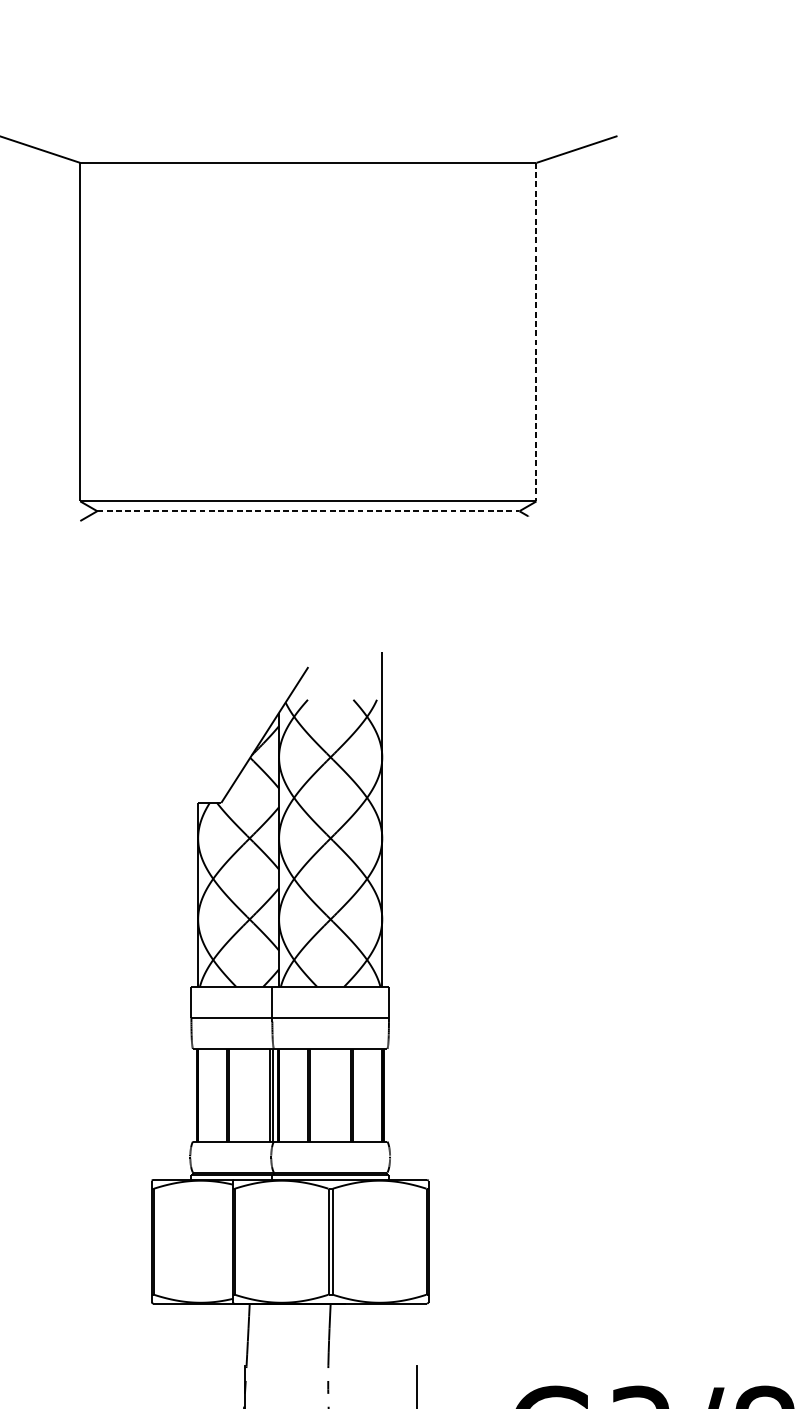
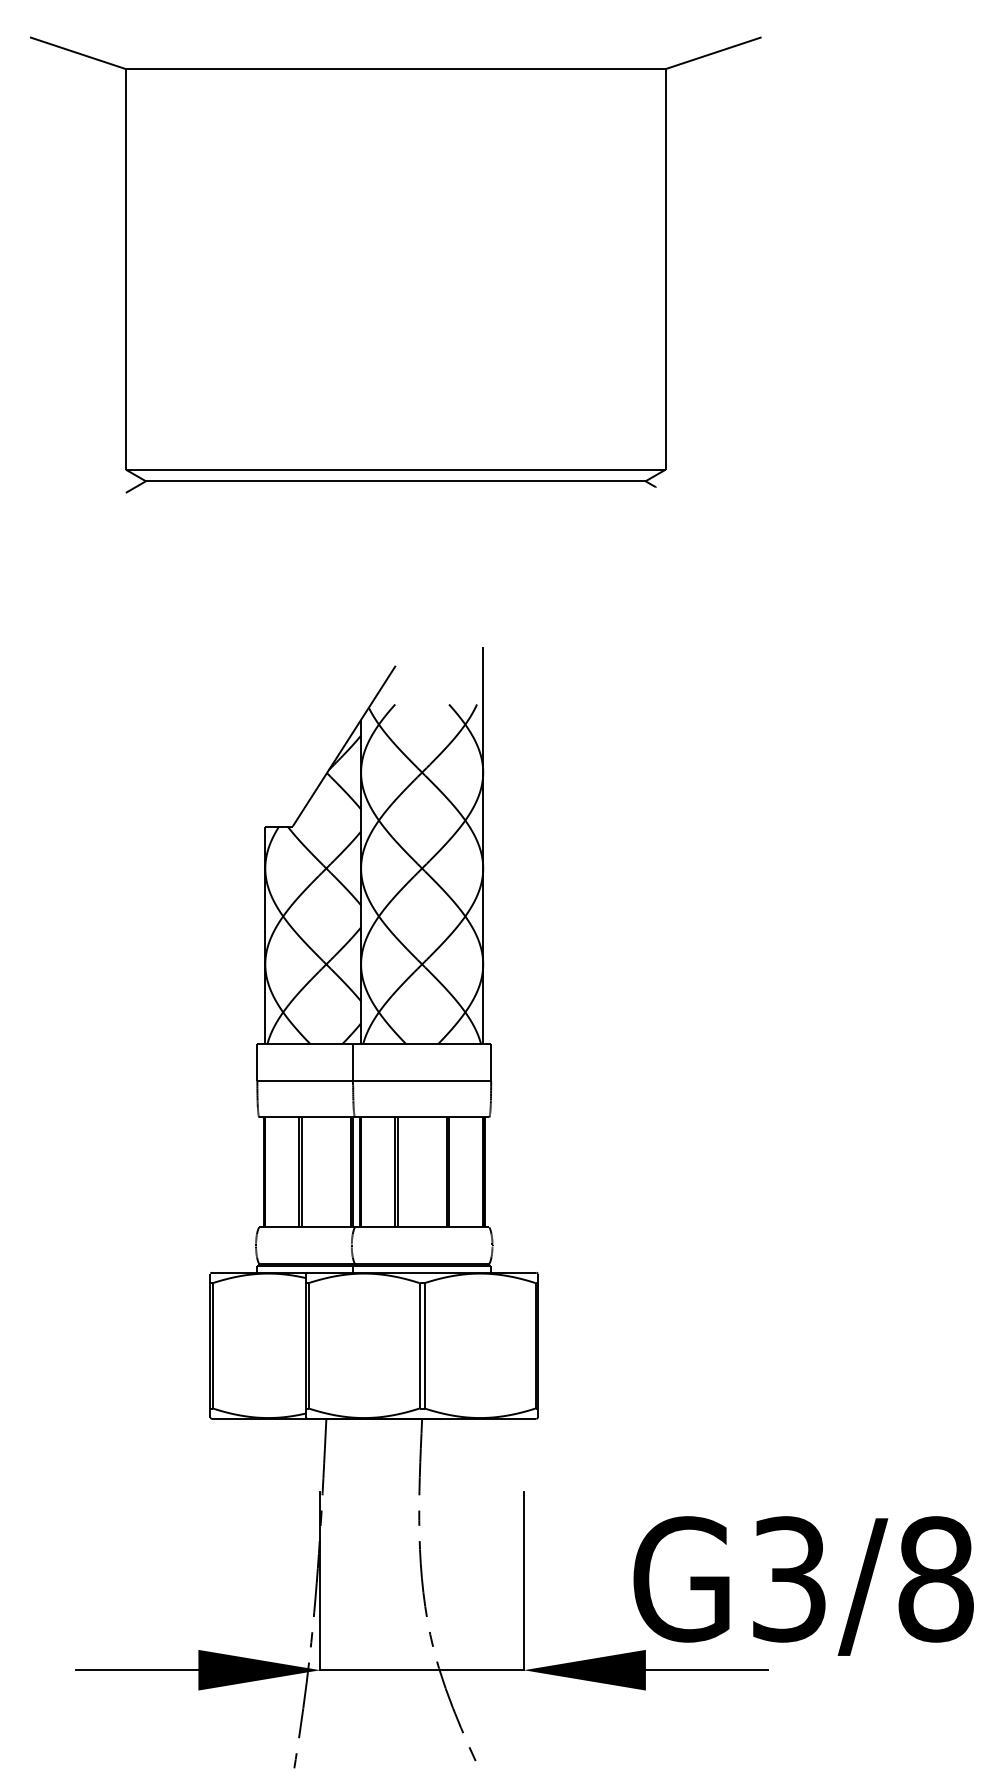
line: (536, 332) -> (665, 269), dashed -> solid
line: (308, 511) -> (395, 481), dashed -> solid

